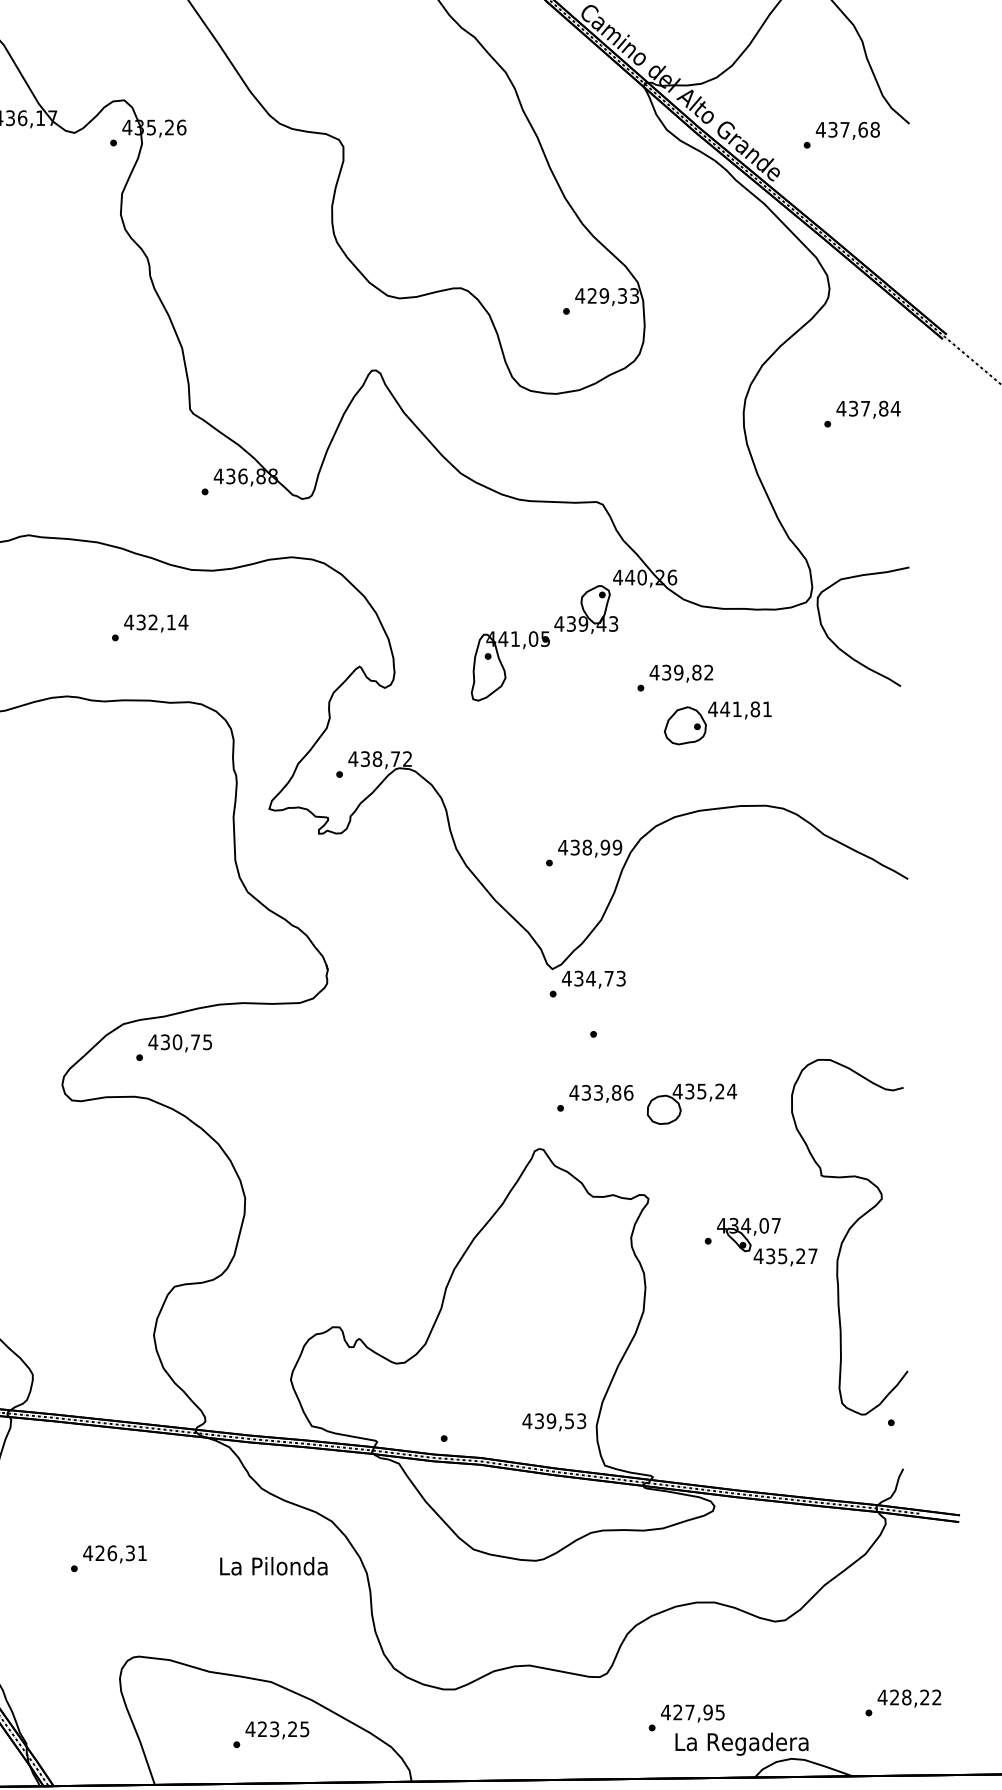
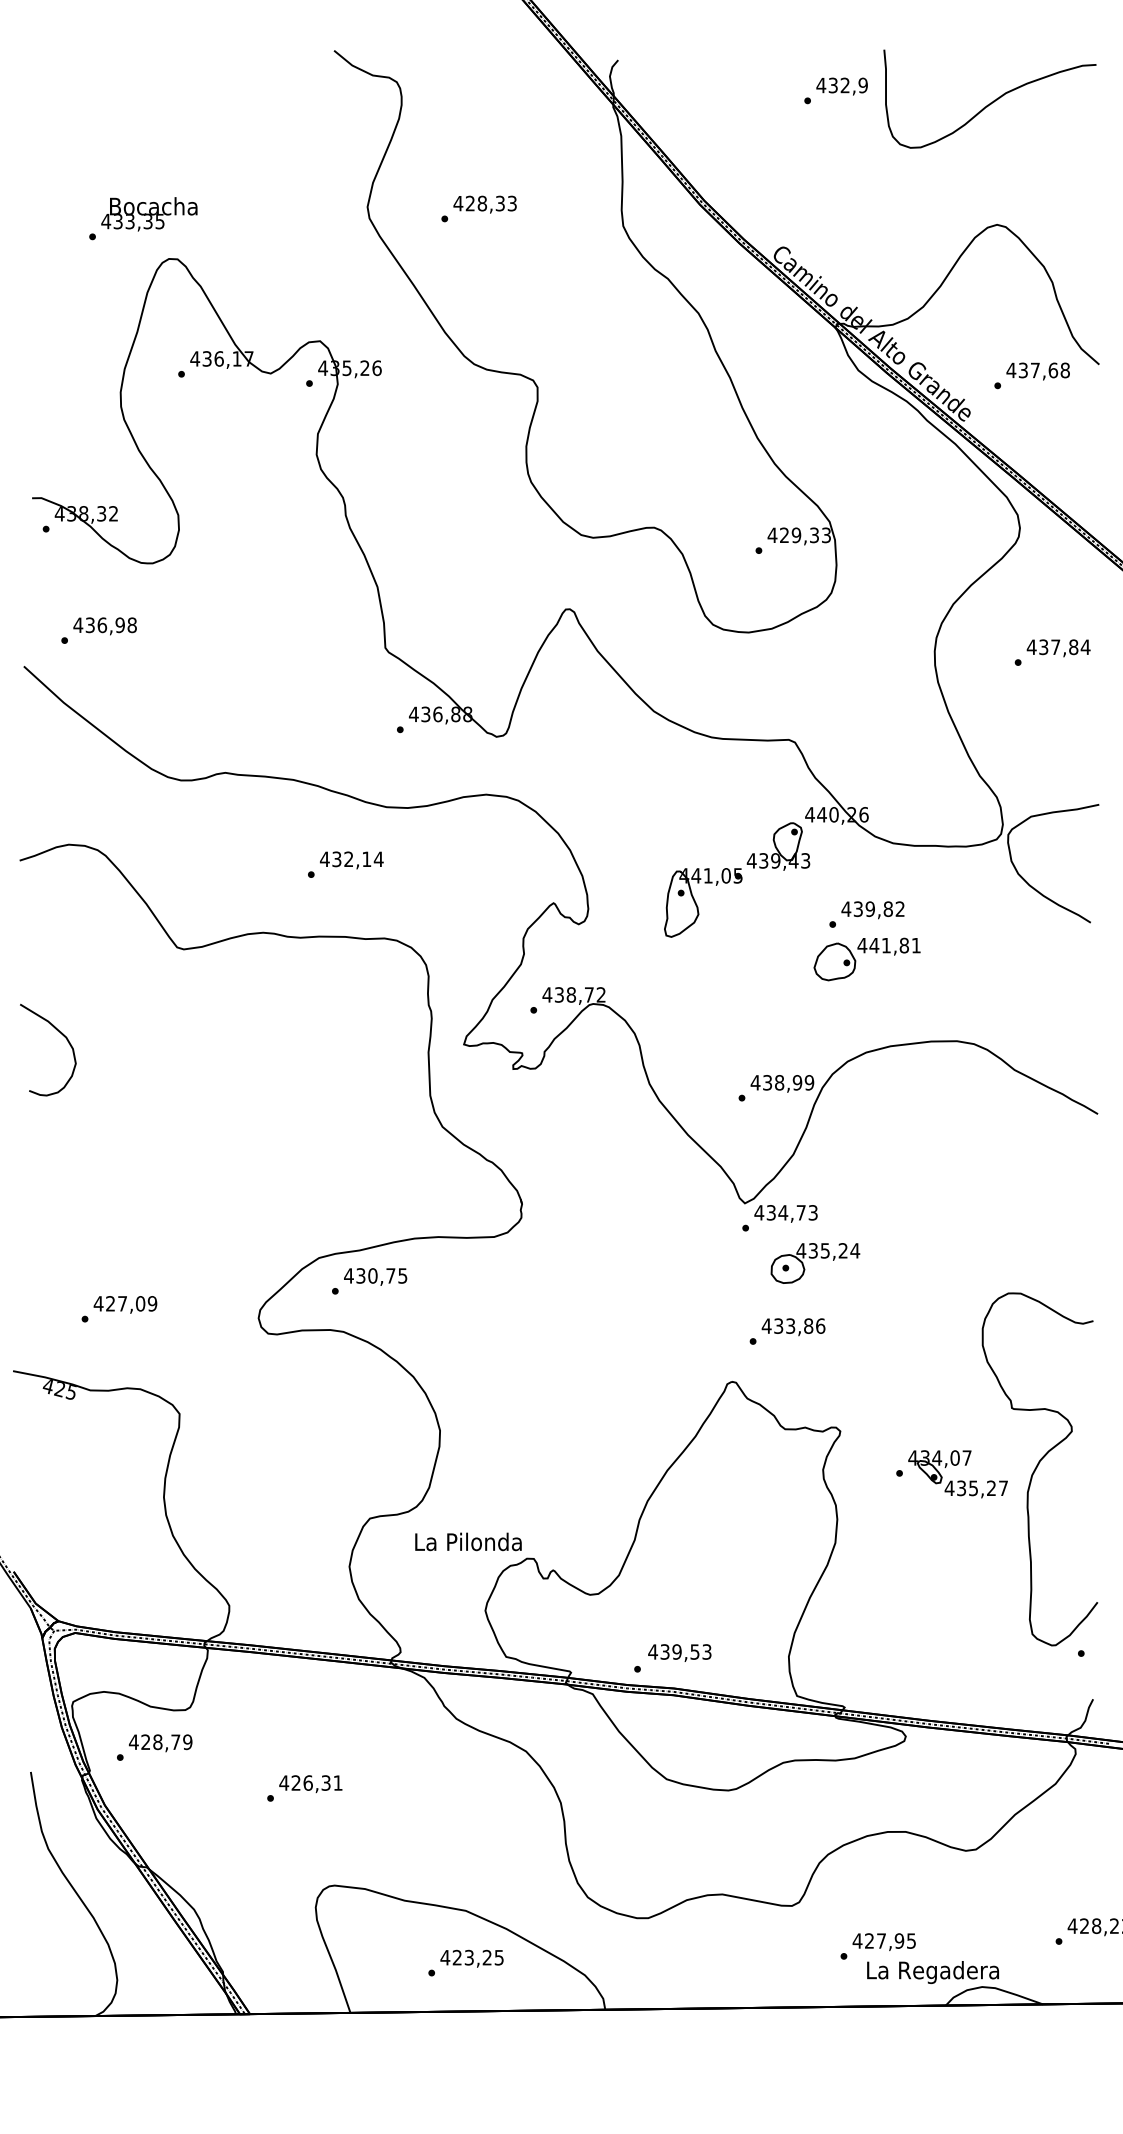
part: (715, 717) -> (864, 953), moved
part: (692, 1104) -> (815, 1263), moved
text: (553, 1421) -> (679, 1652), moved
text: (273, 1565) -> (468, 1541), moved

